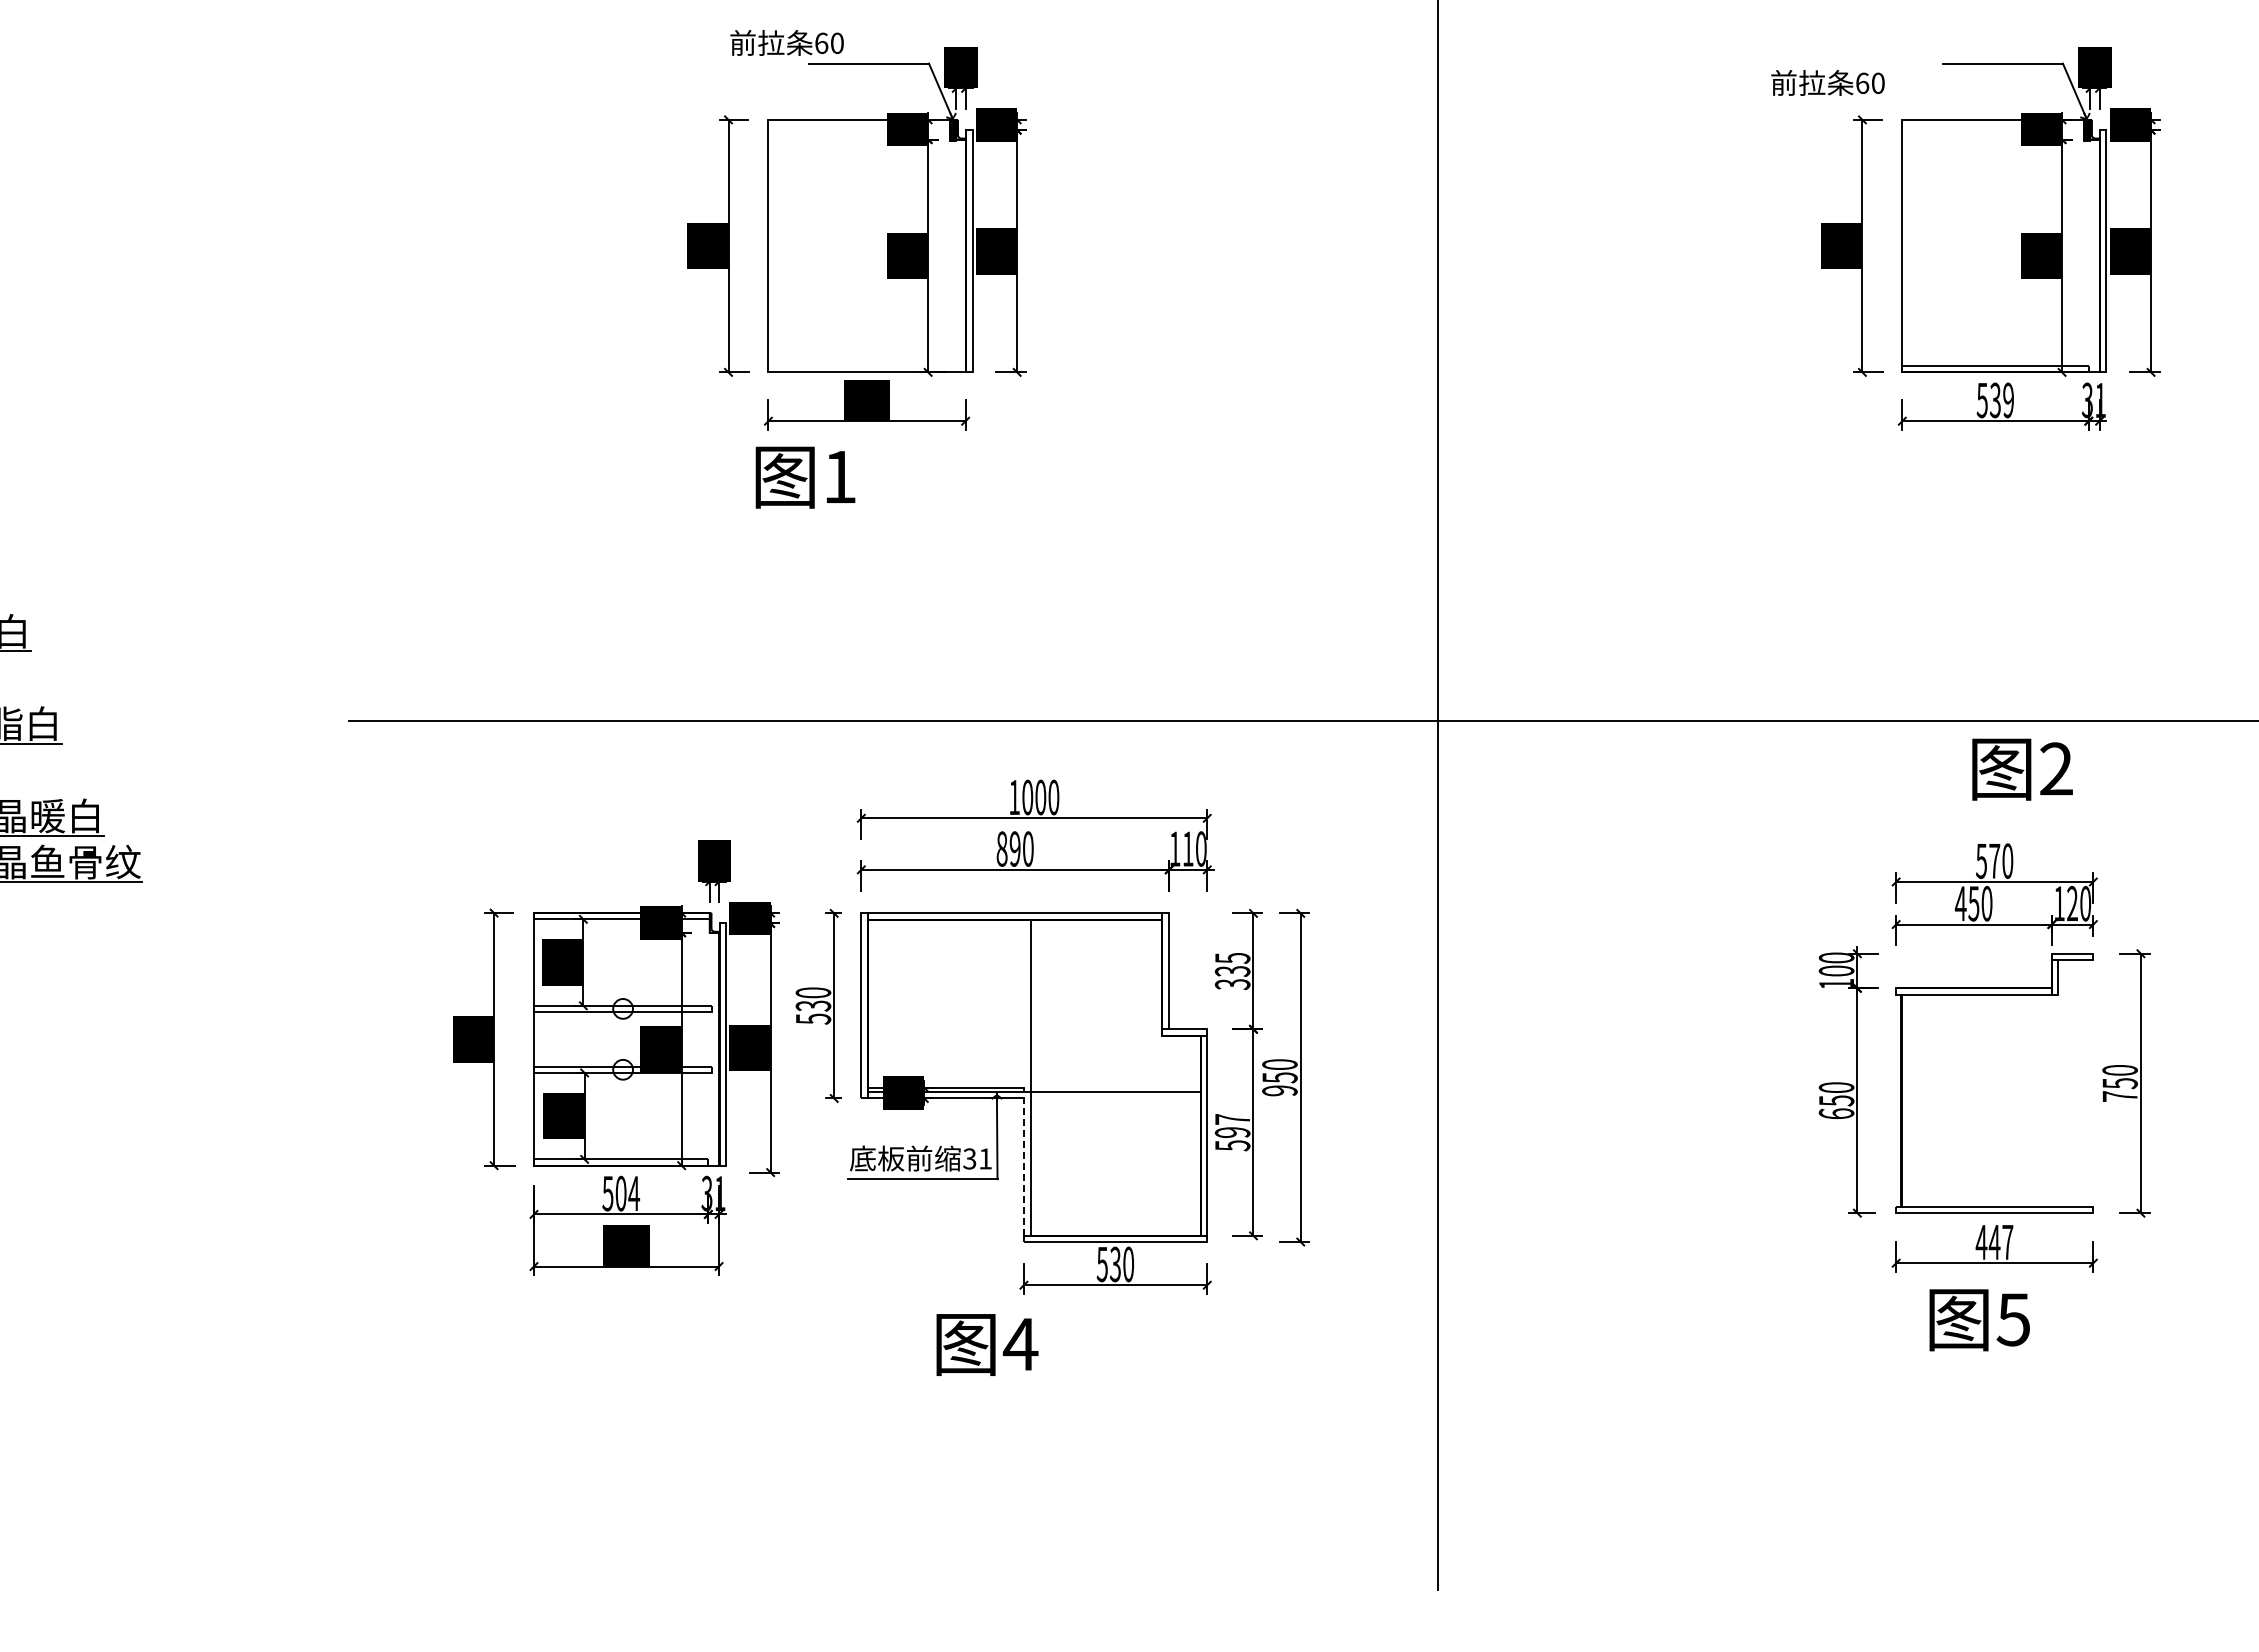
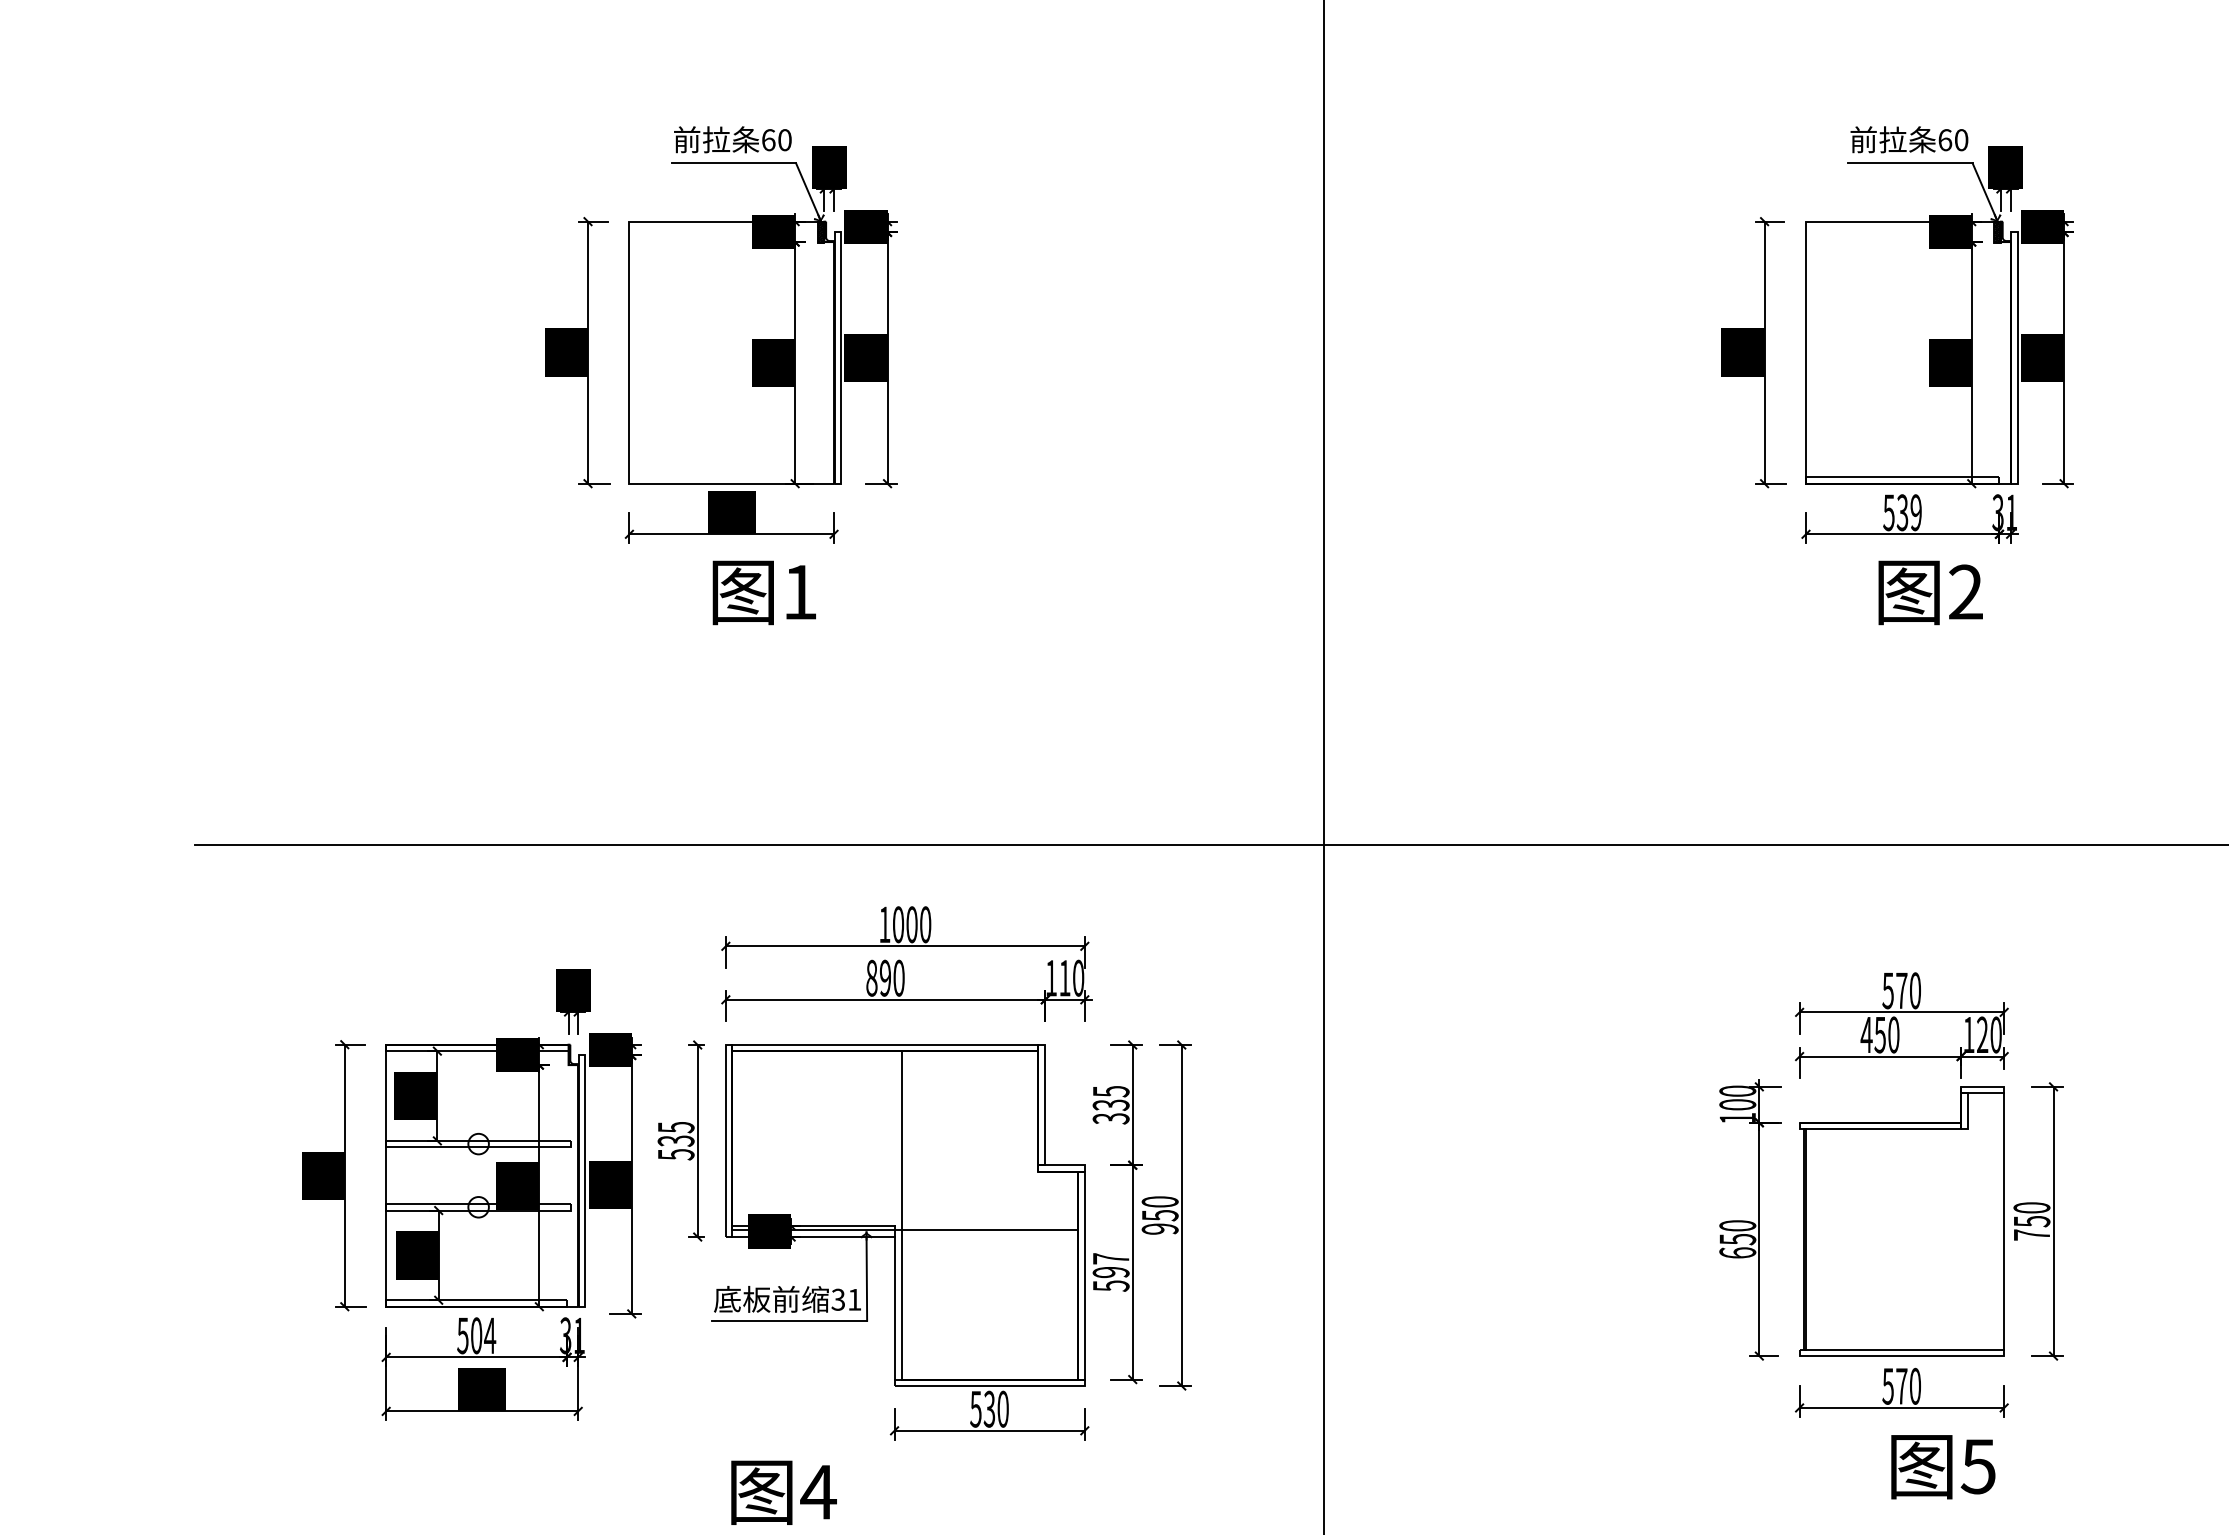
text: (786, 42) -> (732, 139), moved
text: (1827, 82) -> (1908, 139), moved
text: (805, 477) -> (764, 592), moved
text: (2022, 769) -> (1930, 592), moved
text: (813, 992) -> (676, 1127), 530 -> 535
line: (2093, 1082) -> (2004, 1220), added
line: (1023, 1161) -> (894, 1302), dashed -> solid
text: (1994, 1242) -> (1901, 1386), 447 -> 570
text: (1979, 1320) -> (1943, 1467), moved
text: (987, 1344) -> (784, 1492), moved

